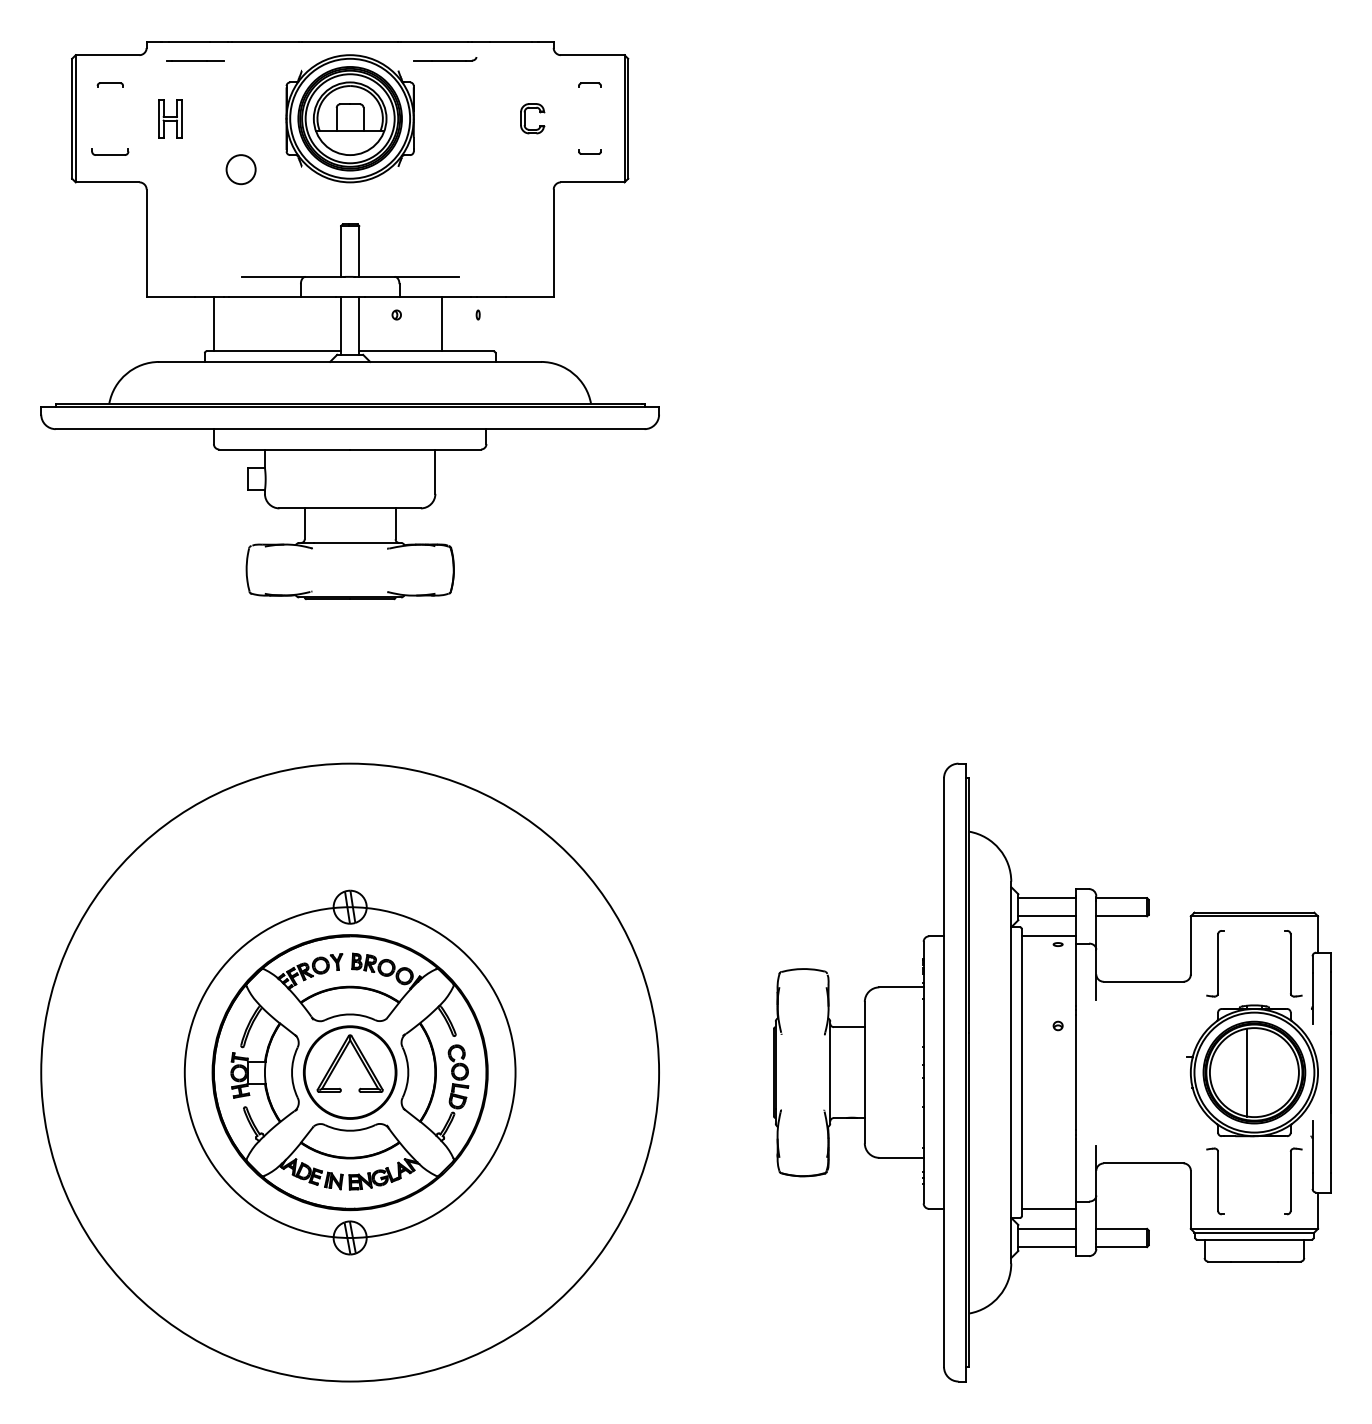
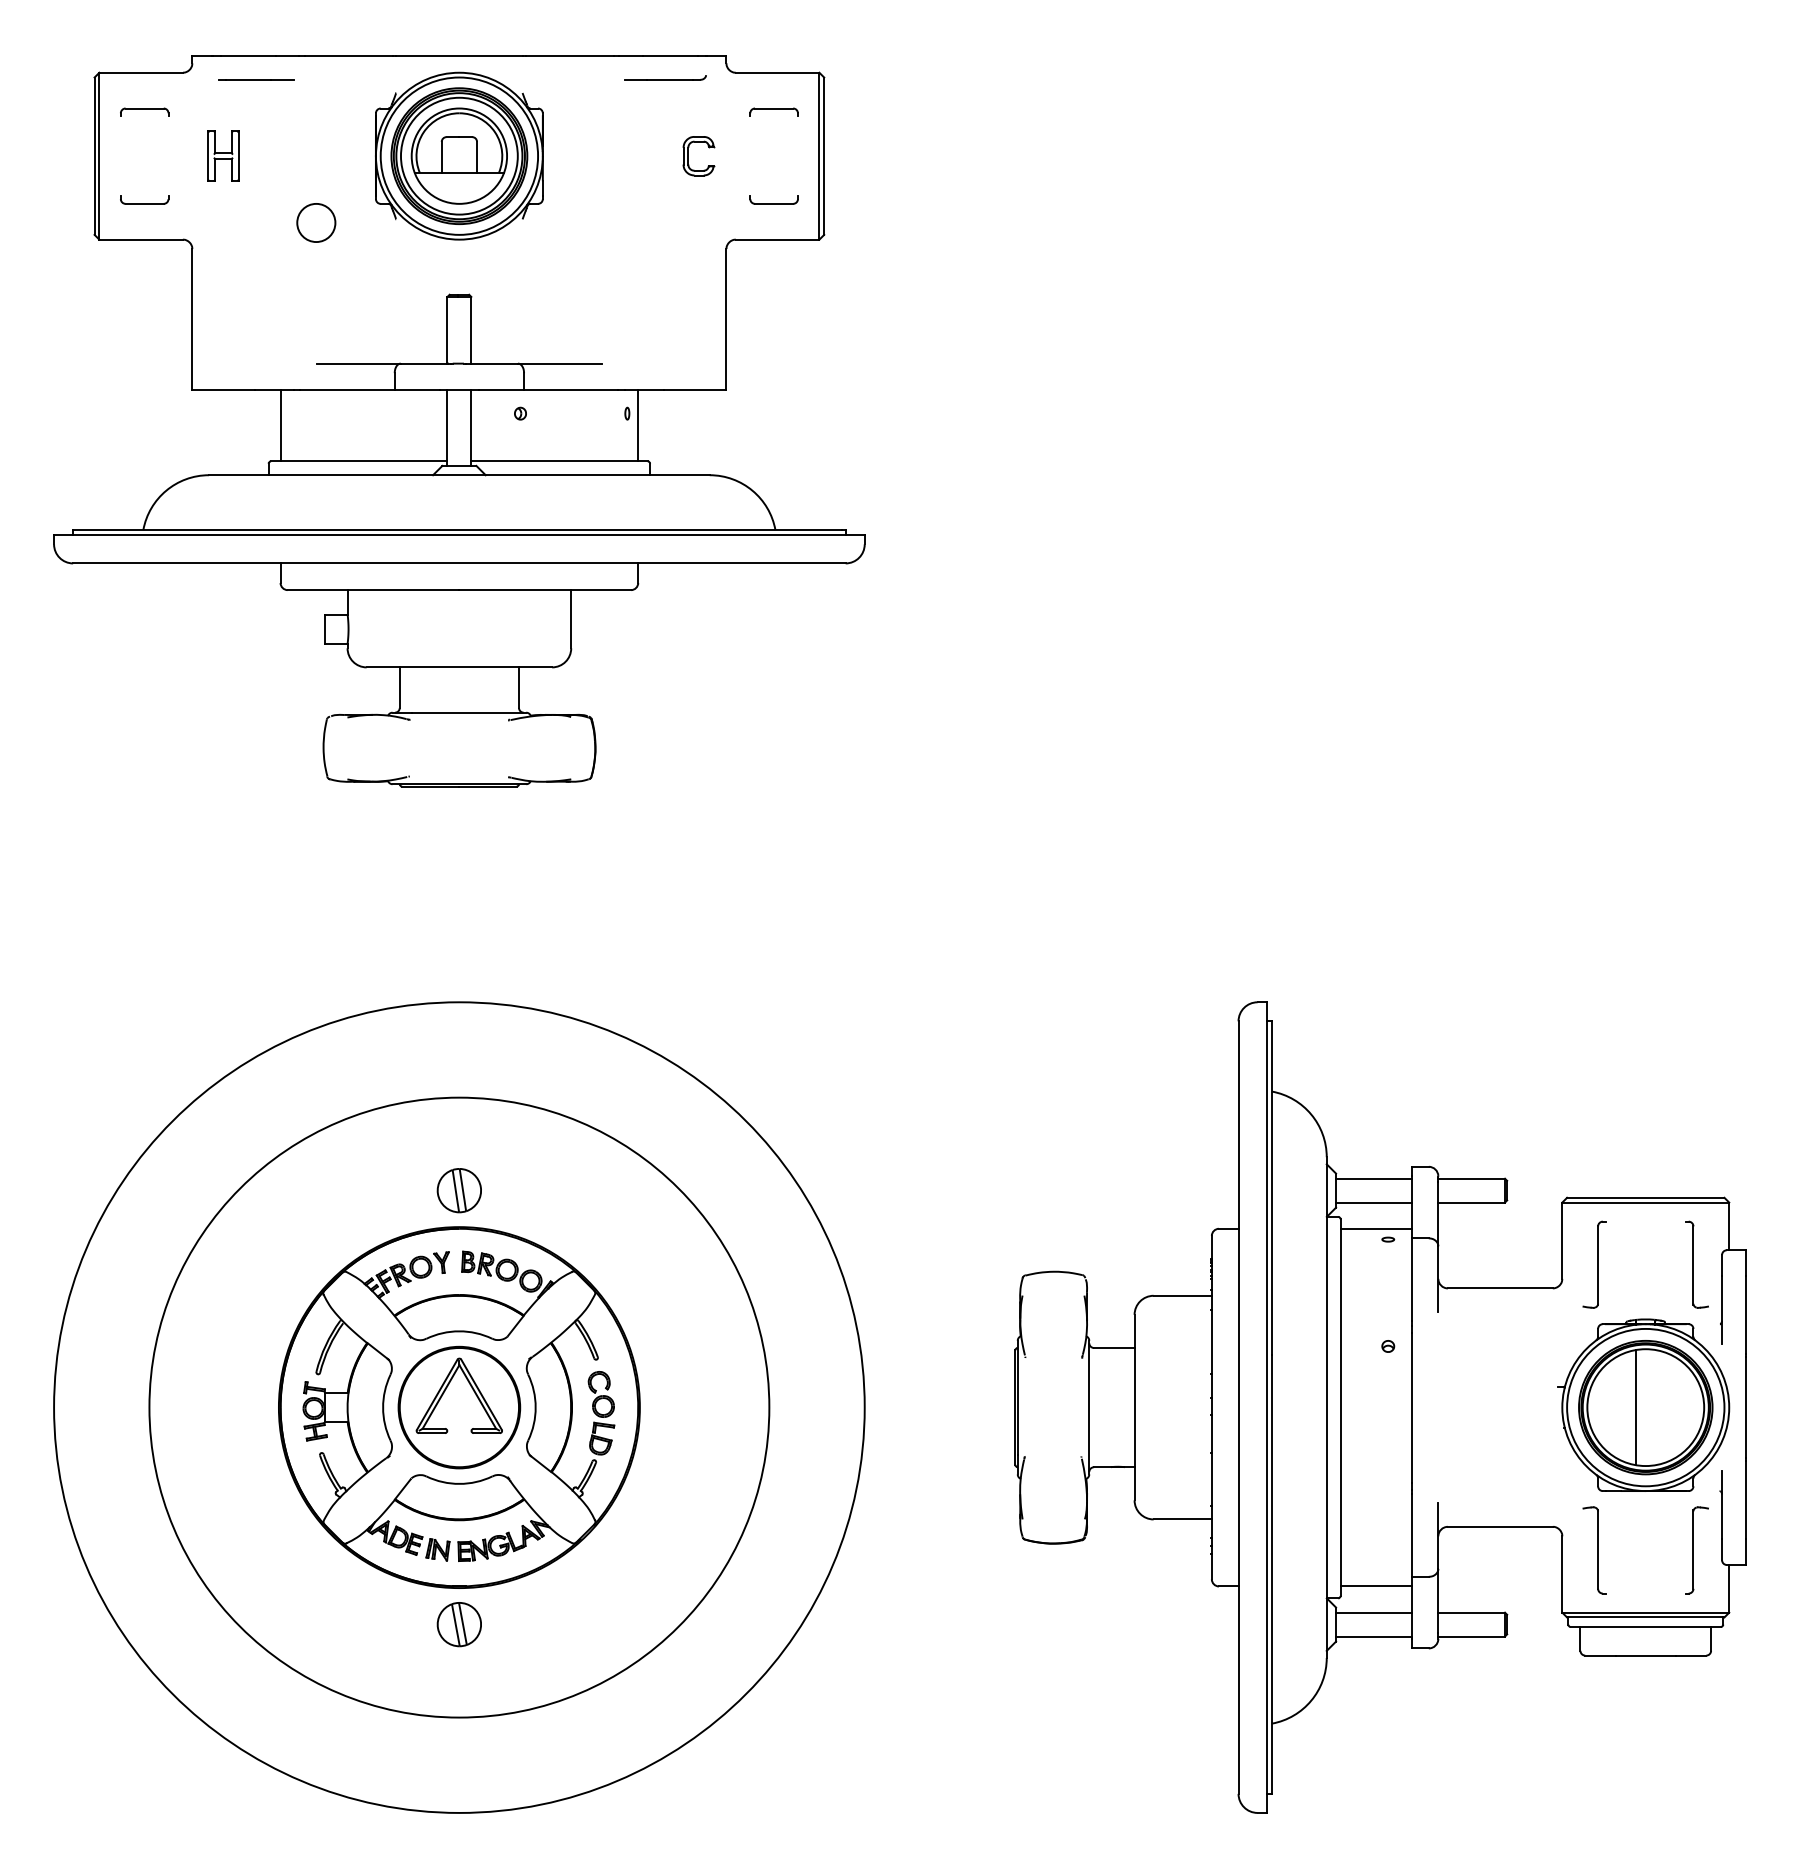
part: (445, 58) -> (665, 77), moved
part: (110, 84) -> (144, 111), size x1.43
part: (589, 84) -> (773, 111), size x1.67
part: (589, 151) -> (773, 199), size x1.67
line: (442, 324) -> (638, 425), moved
circle: (350, 1072) -> (459, 1407), size x1.43

